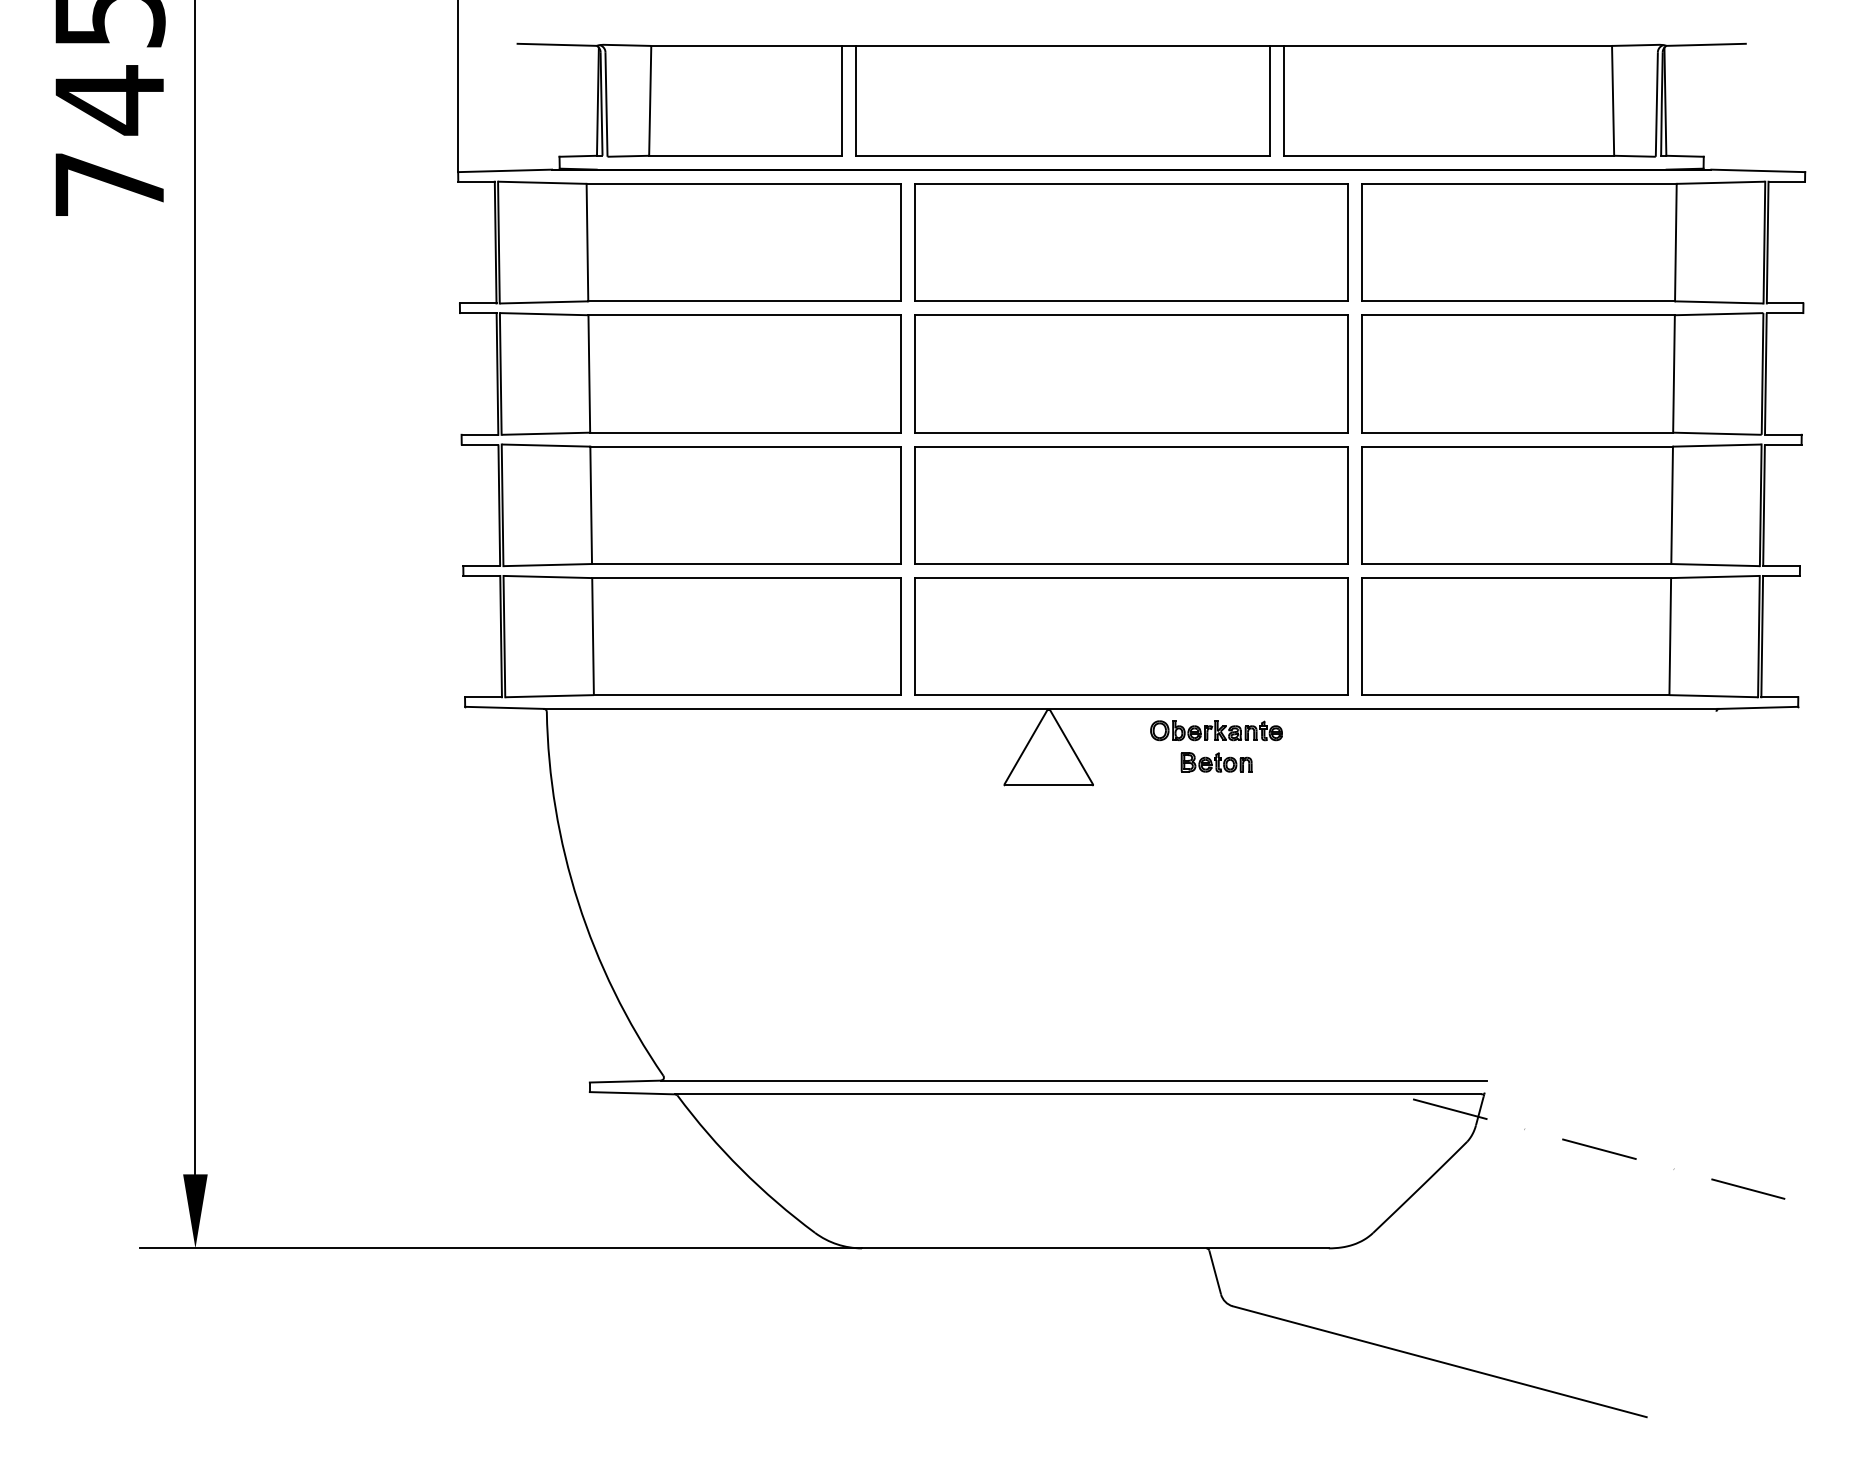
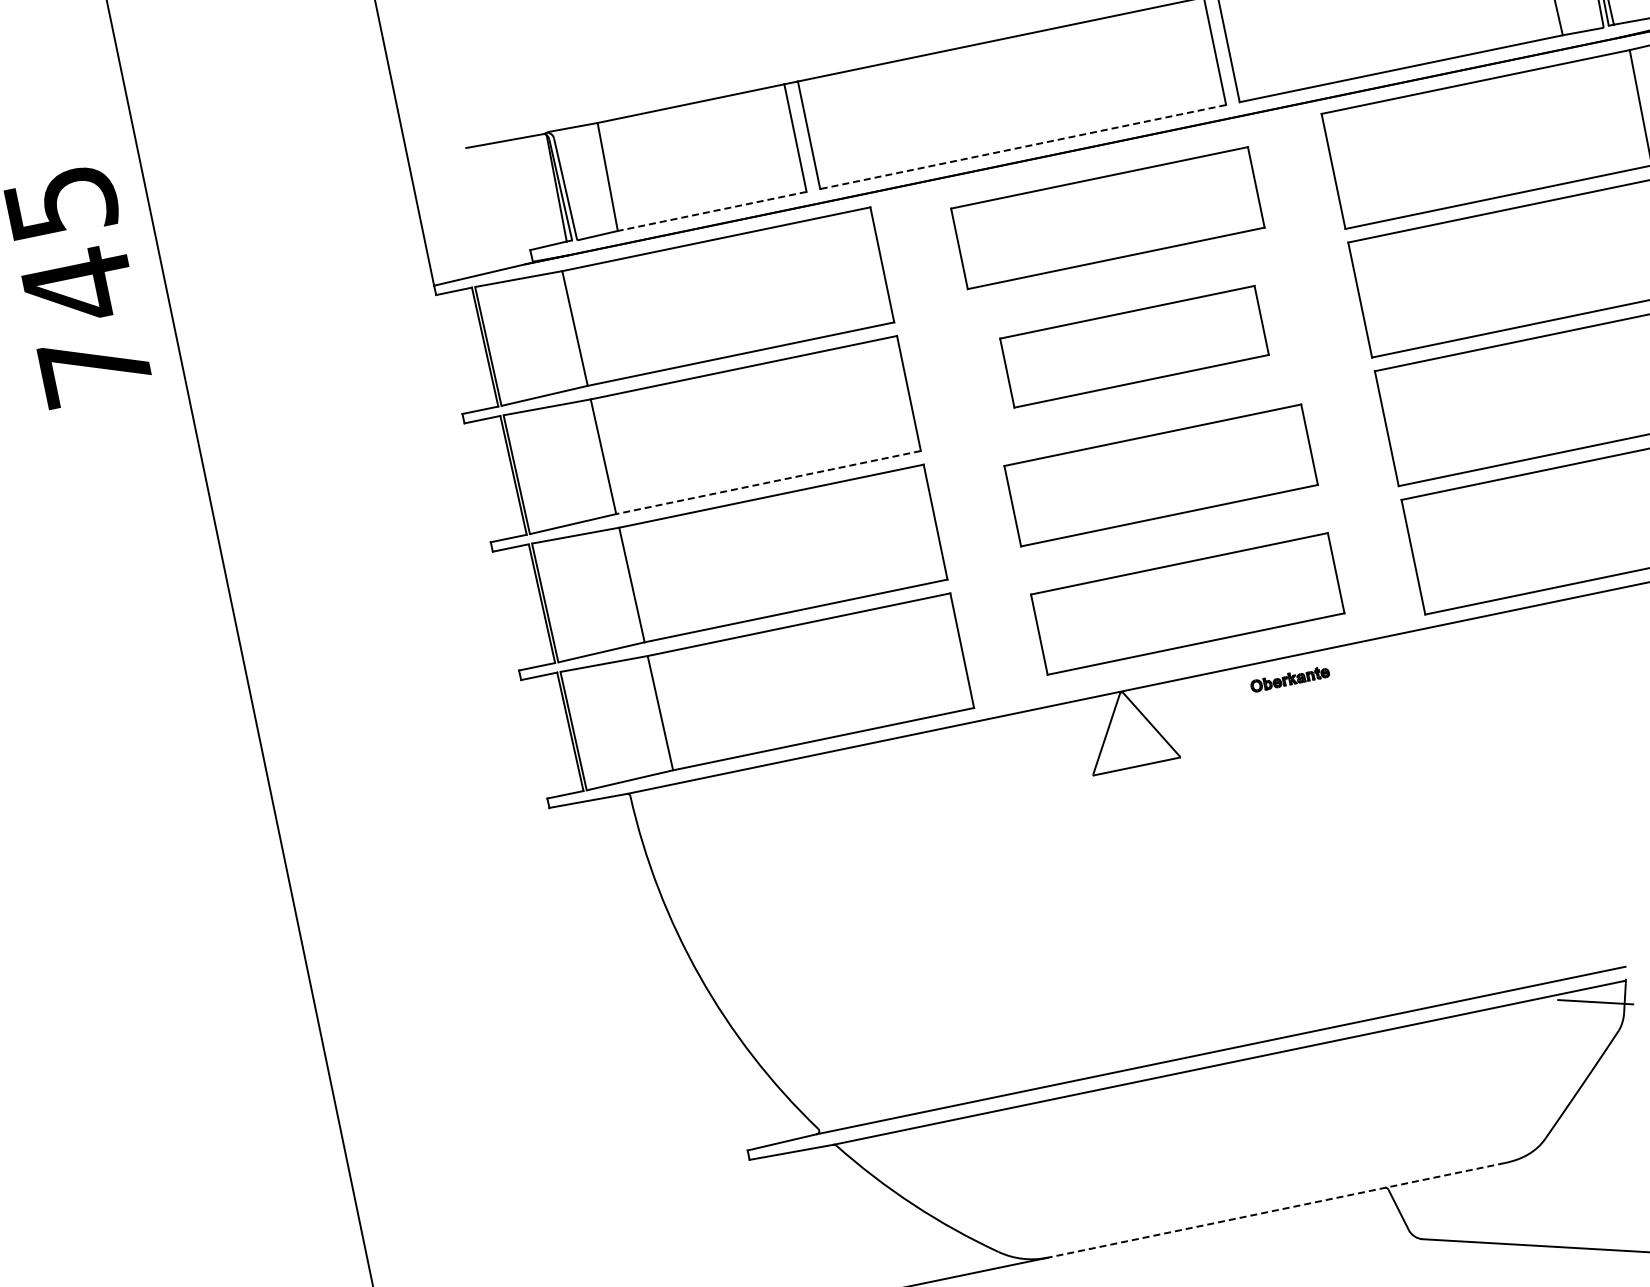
line: (745, 155) -> (712, 211), solid -> dashed
line: (1062, 155) -> (1022, 146), solid -> dashed
part: (1131, 242) -> (1107, 218), size x0.7
part: (1131, 373) -> (1134, 346), size x0.6
line: (745, 432) -> (768, 482), solid -> dashed
part: (1131, 505) -> (1161, 475), size x0.7
part: (1131, 636) -> (1187, 603), size x0.7
part: (1216, 730) -> (1289, 678), size x0.6
part: (1216, 762) -> (1296, 710), removed
line: (1094, 1248) -> (1275, 1210), solid -> dashed

